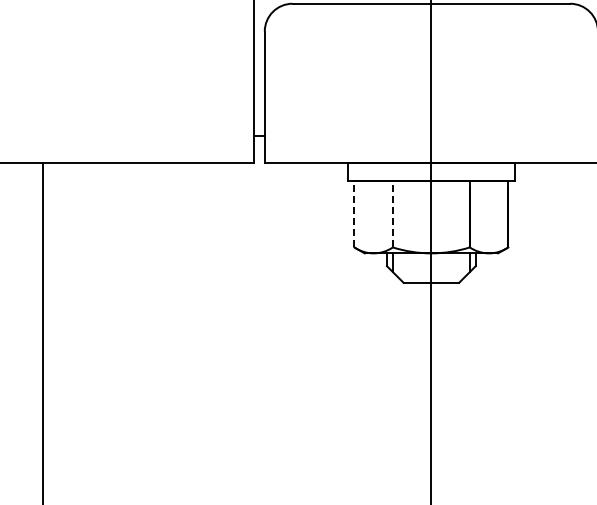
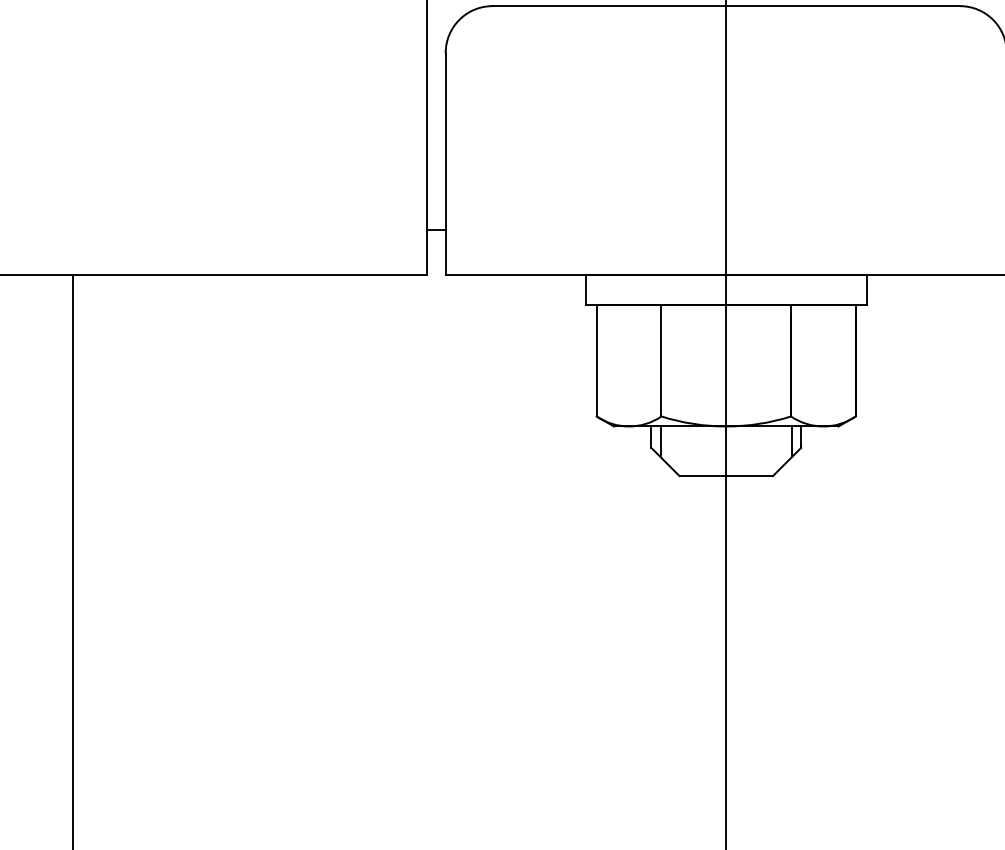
line: (354, 213) -> (596, 359), dashed -> solid
line: (392, 213) -> (660, 359), dashed -> solid

